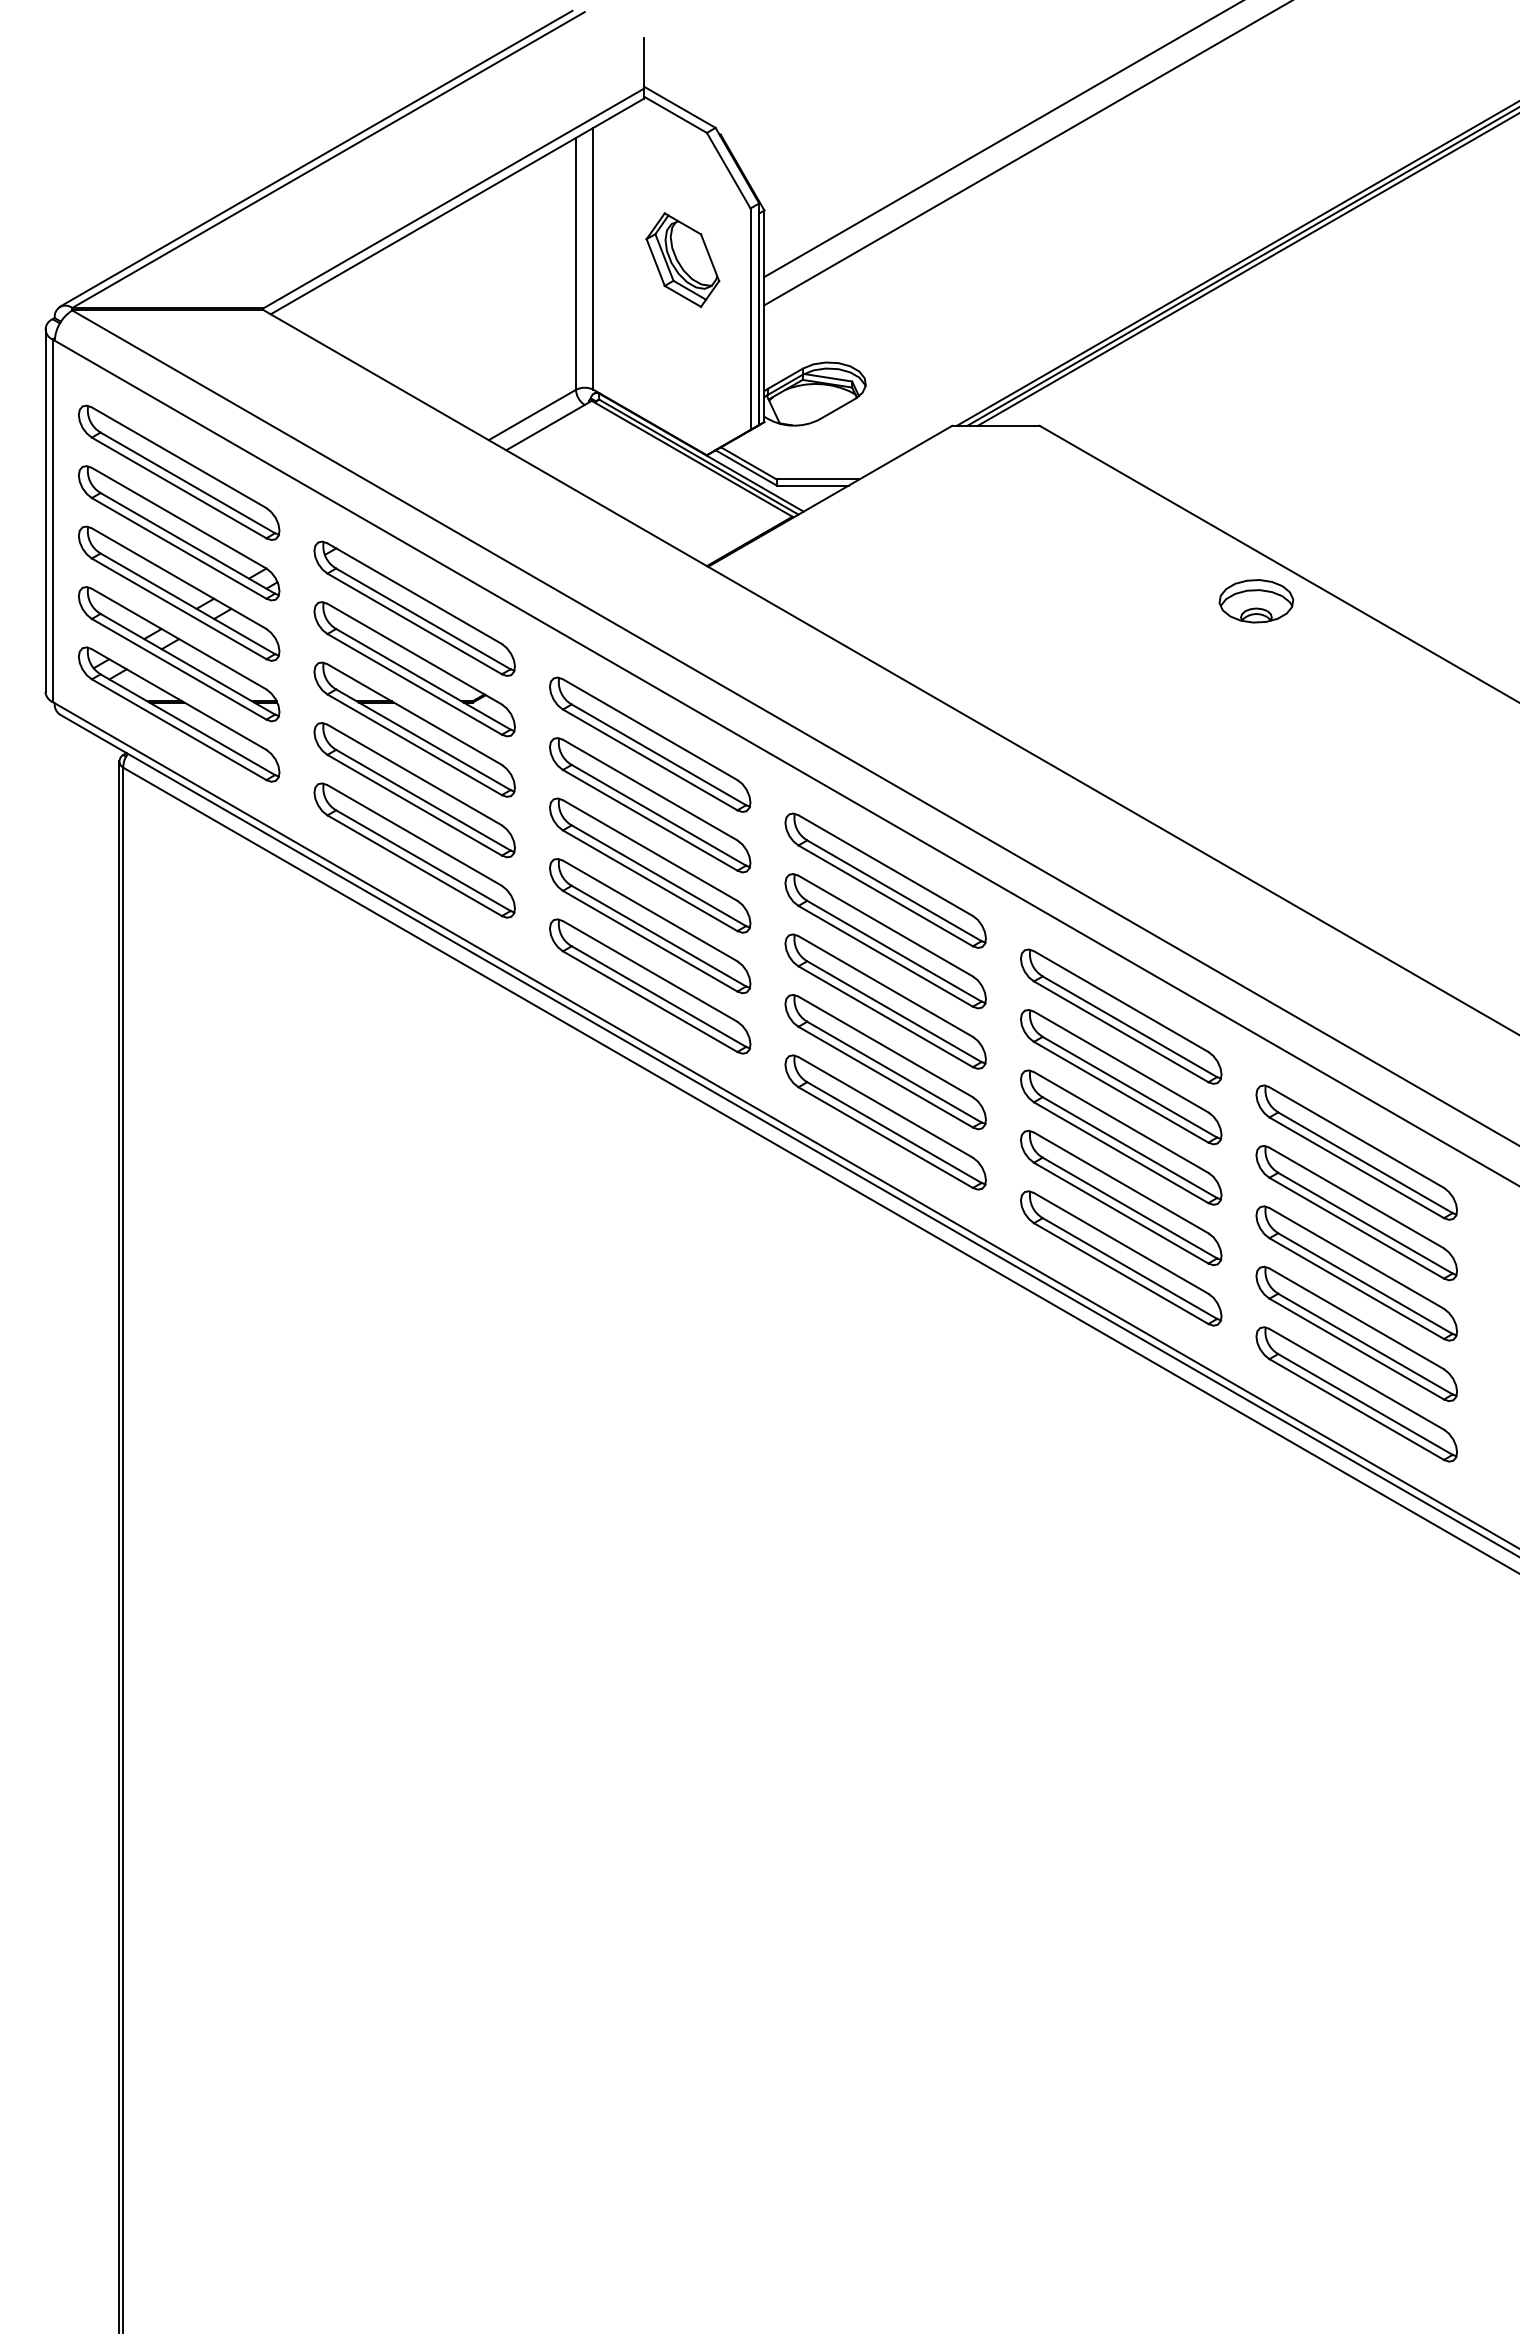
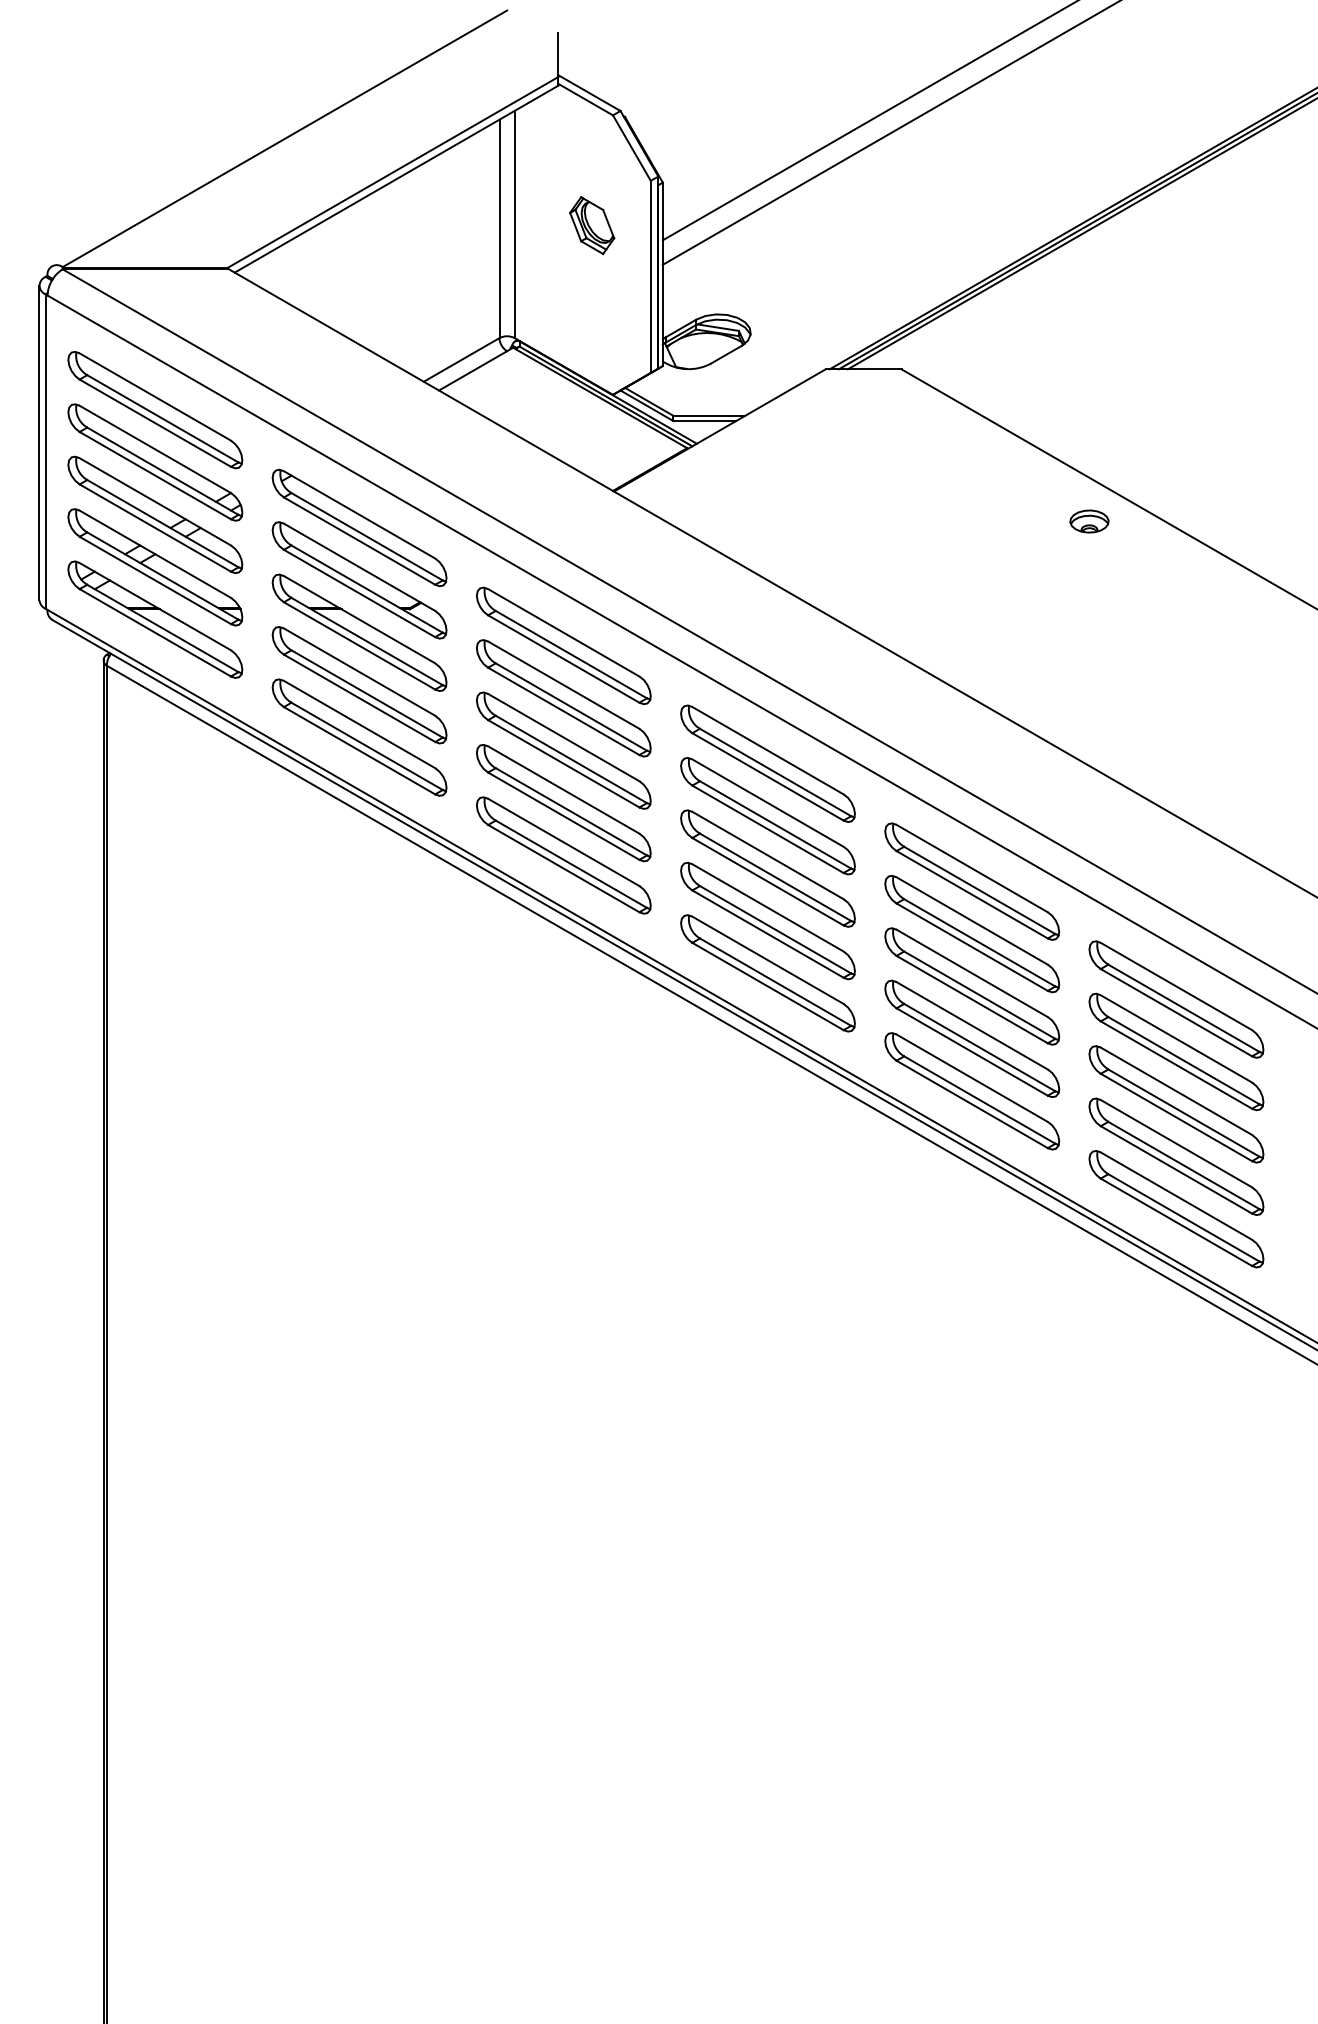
line: (315, 158) -> (273, 137), removed
part: (682, 259) -> (591, 225), size x0.7
part: (1256, 601) -> (1089, 521), size x0.6

